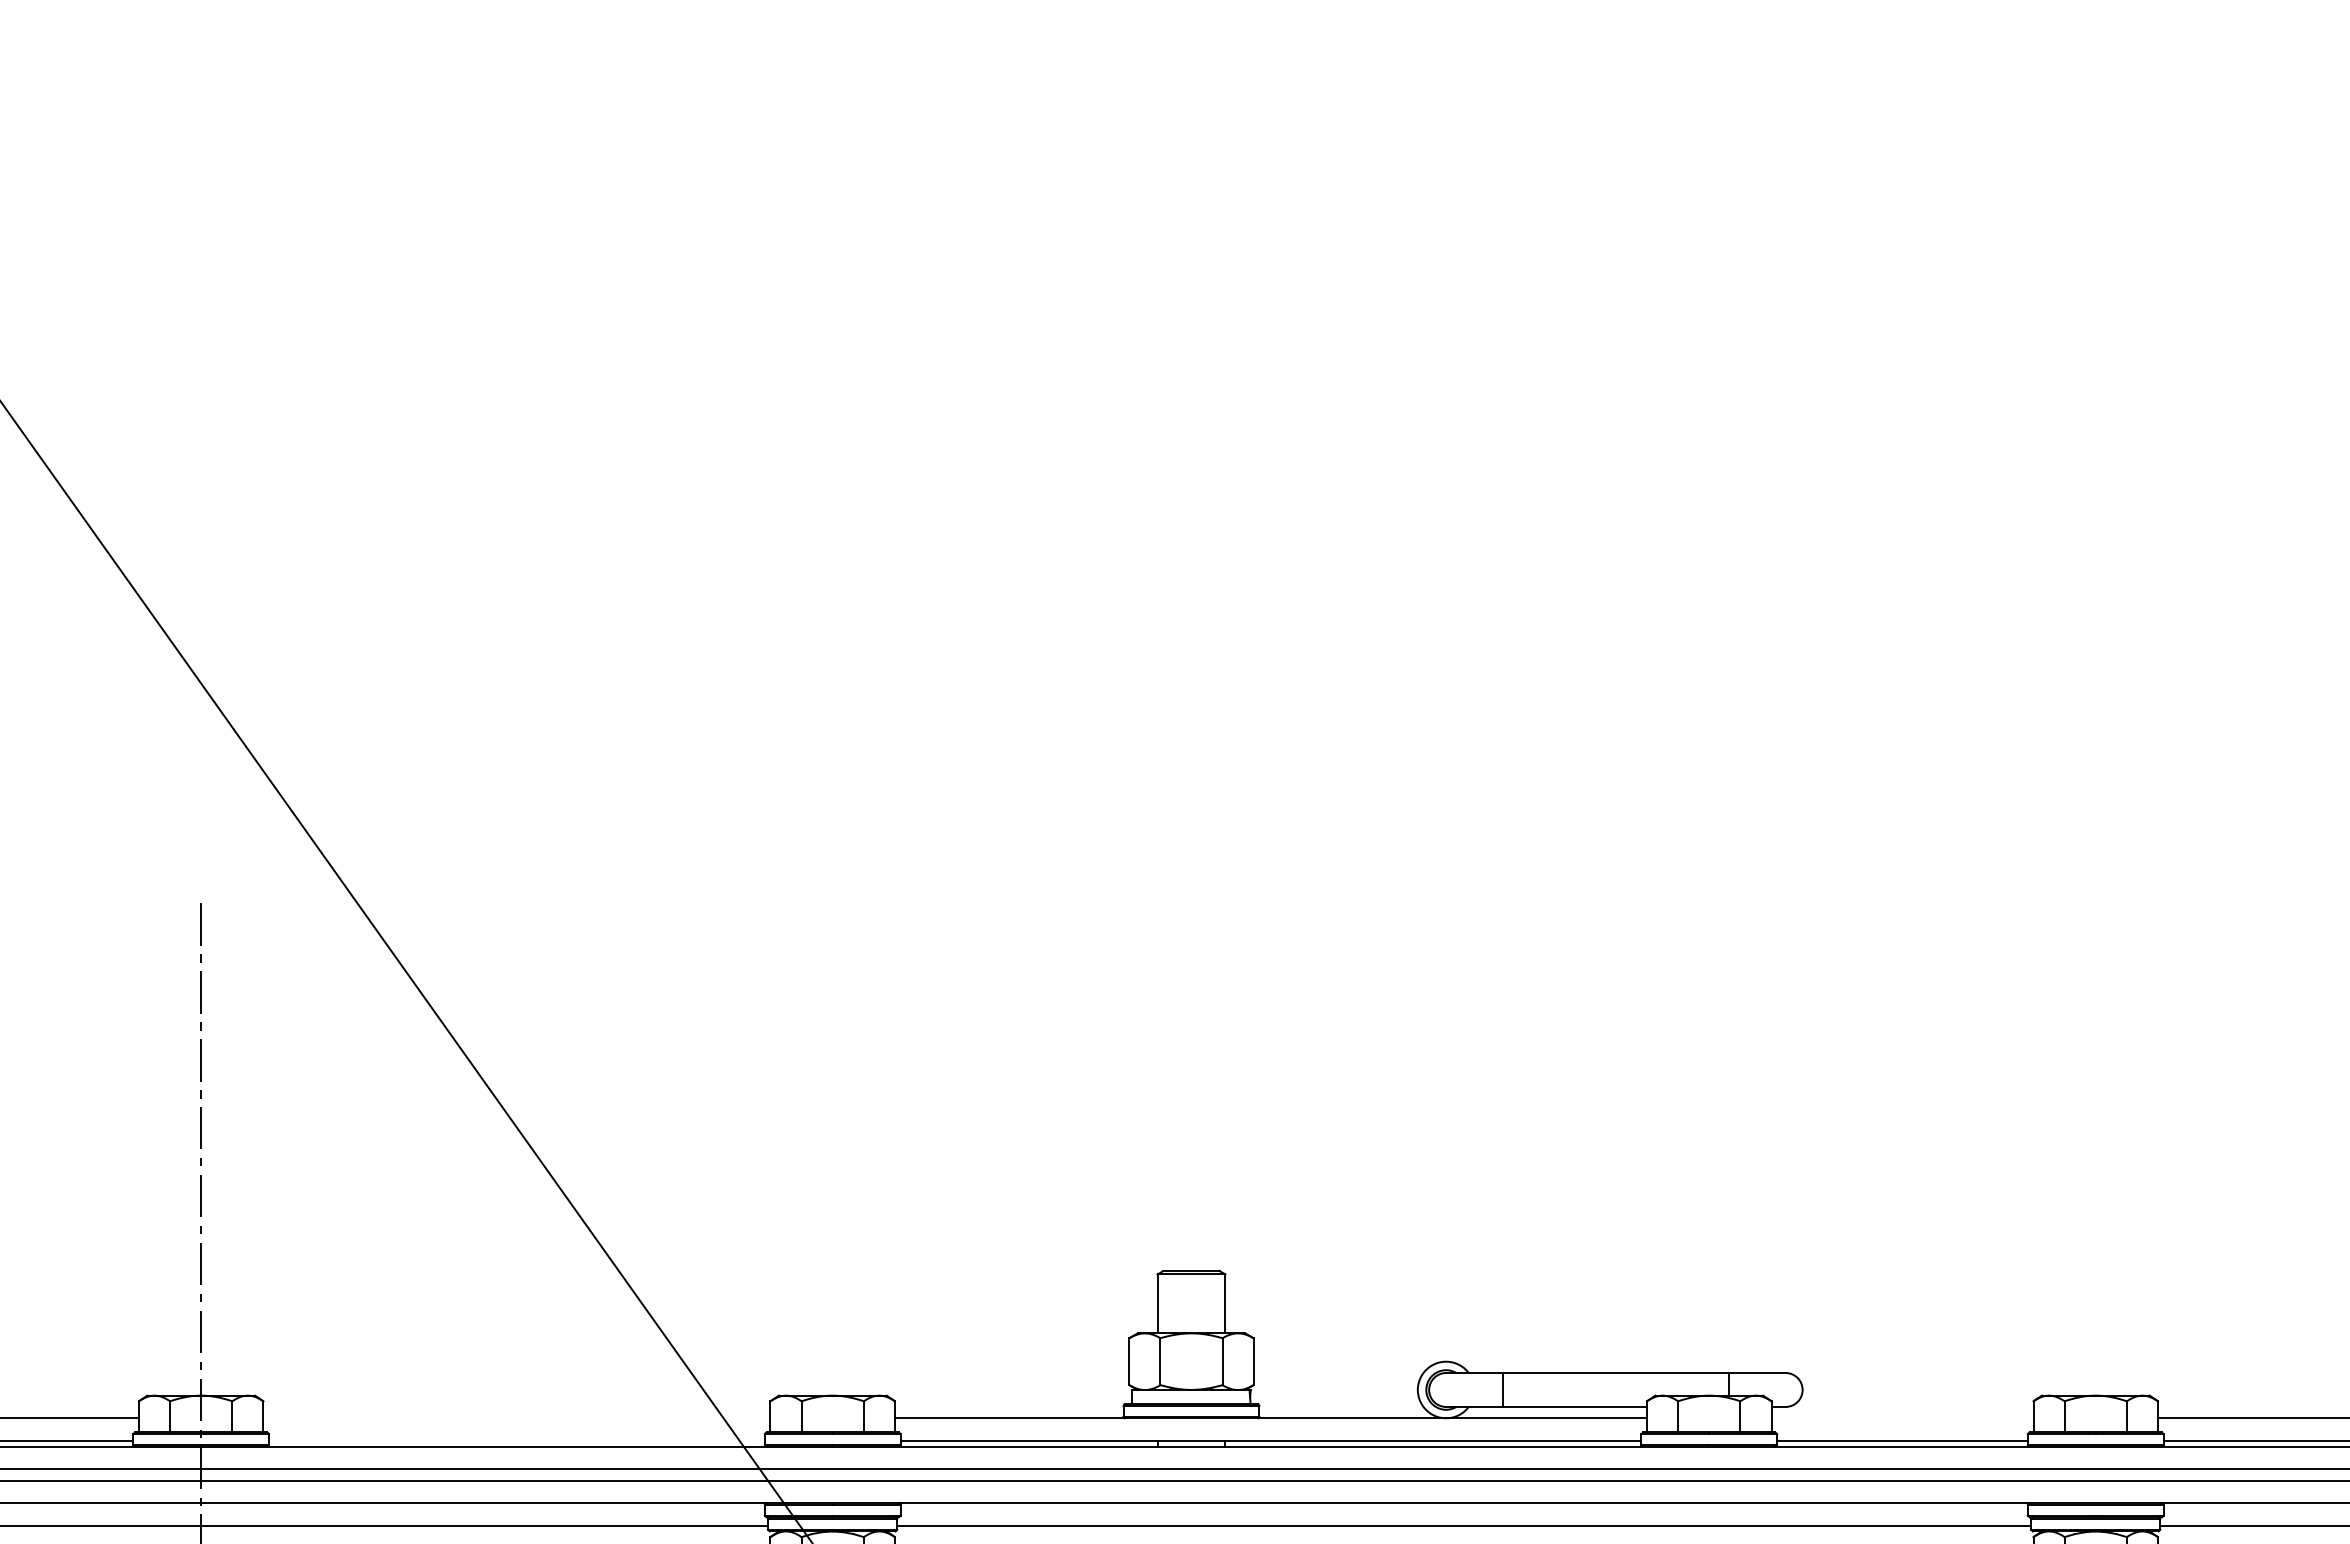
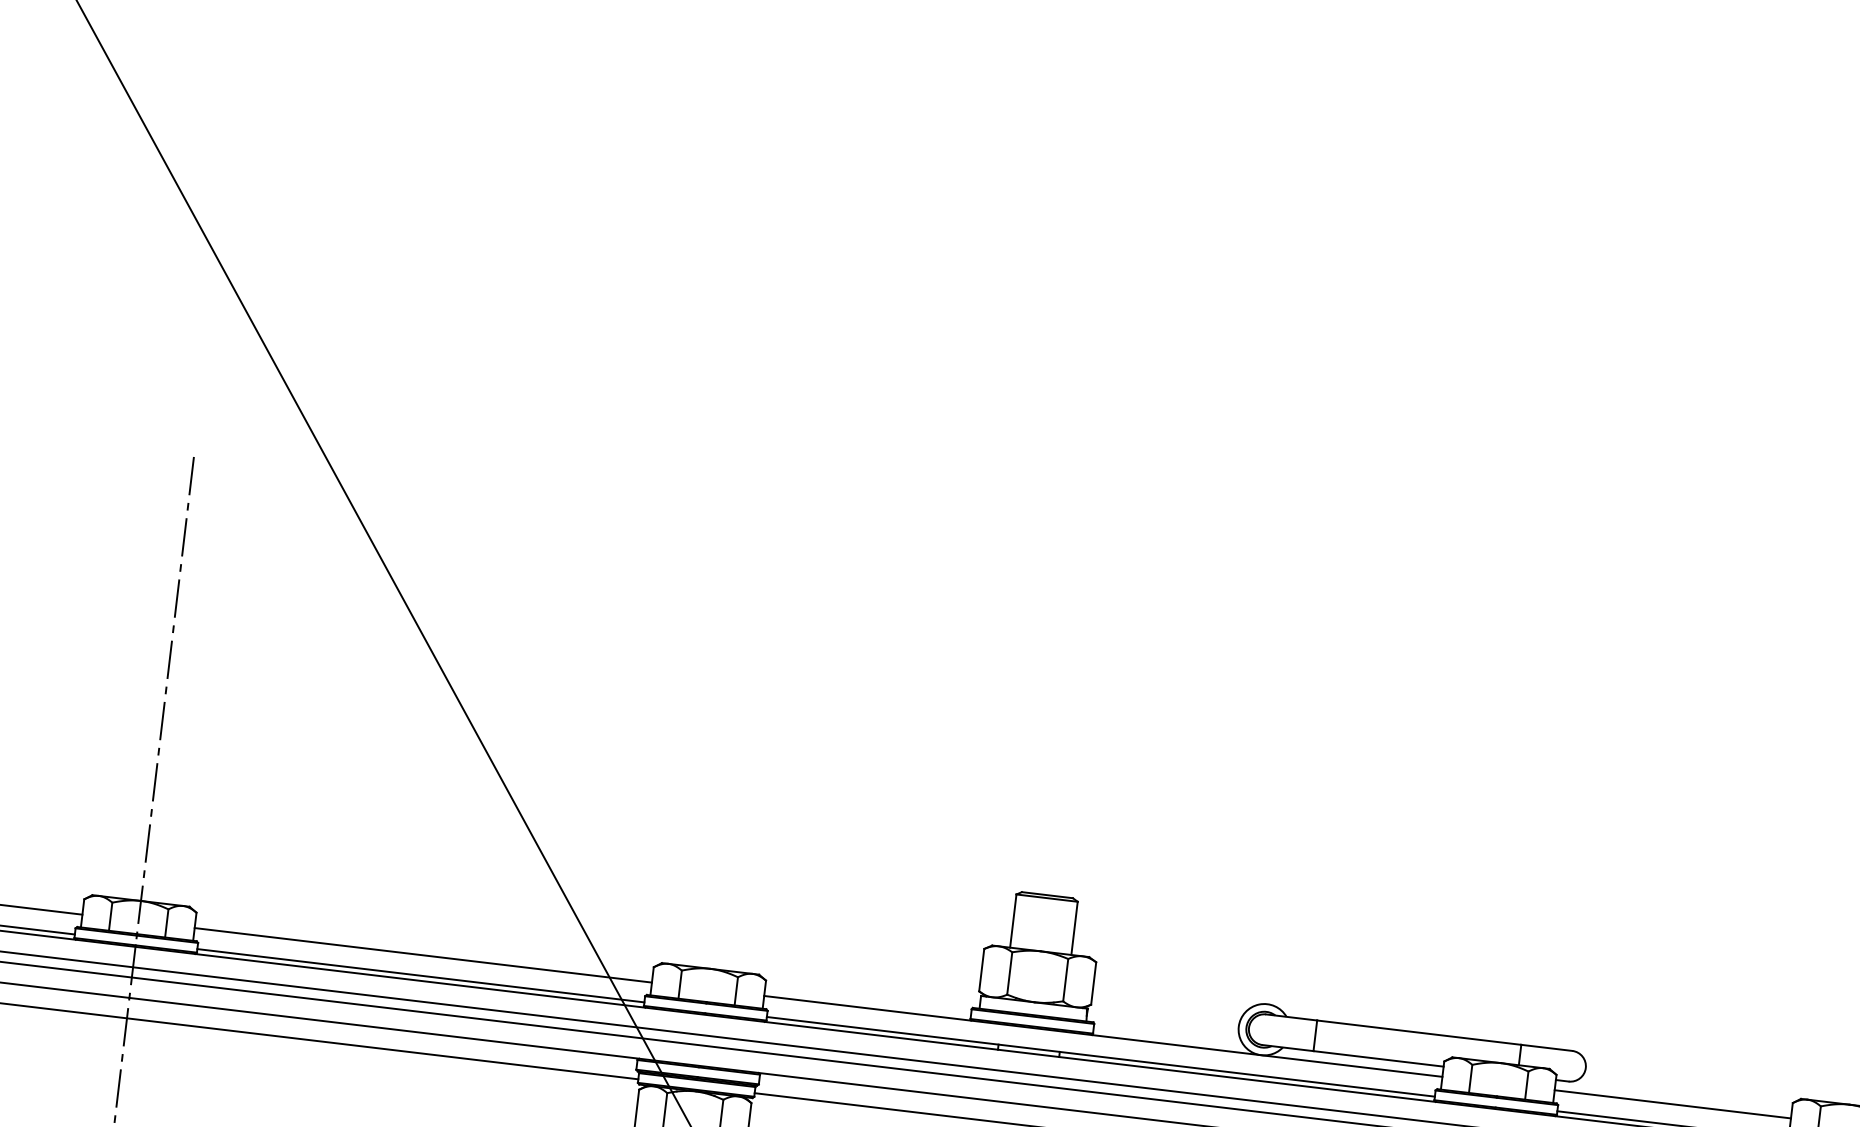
line: (516, 1418) -> (422, 955), added
line: (1902, 1418) -> (1672, 1104), added
line: (516, 1440) -> (420, 975), added

